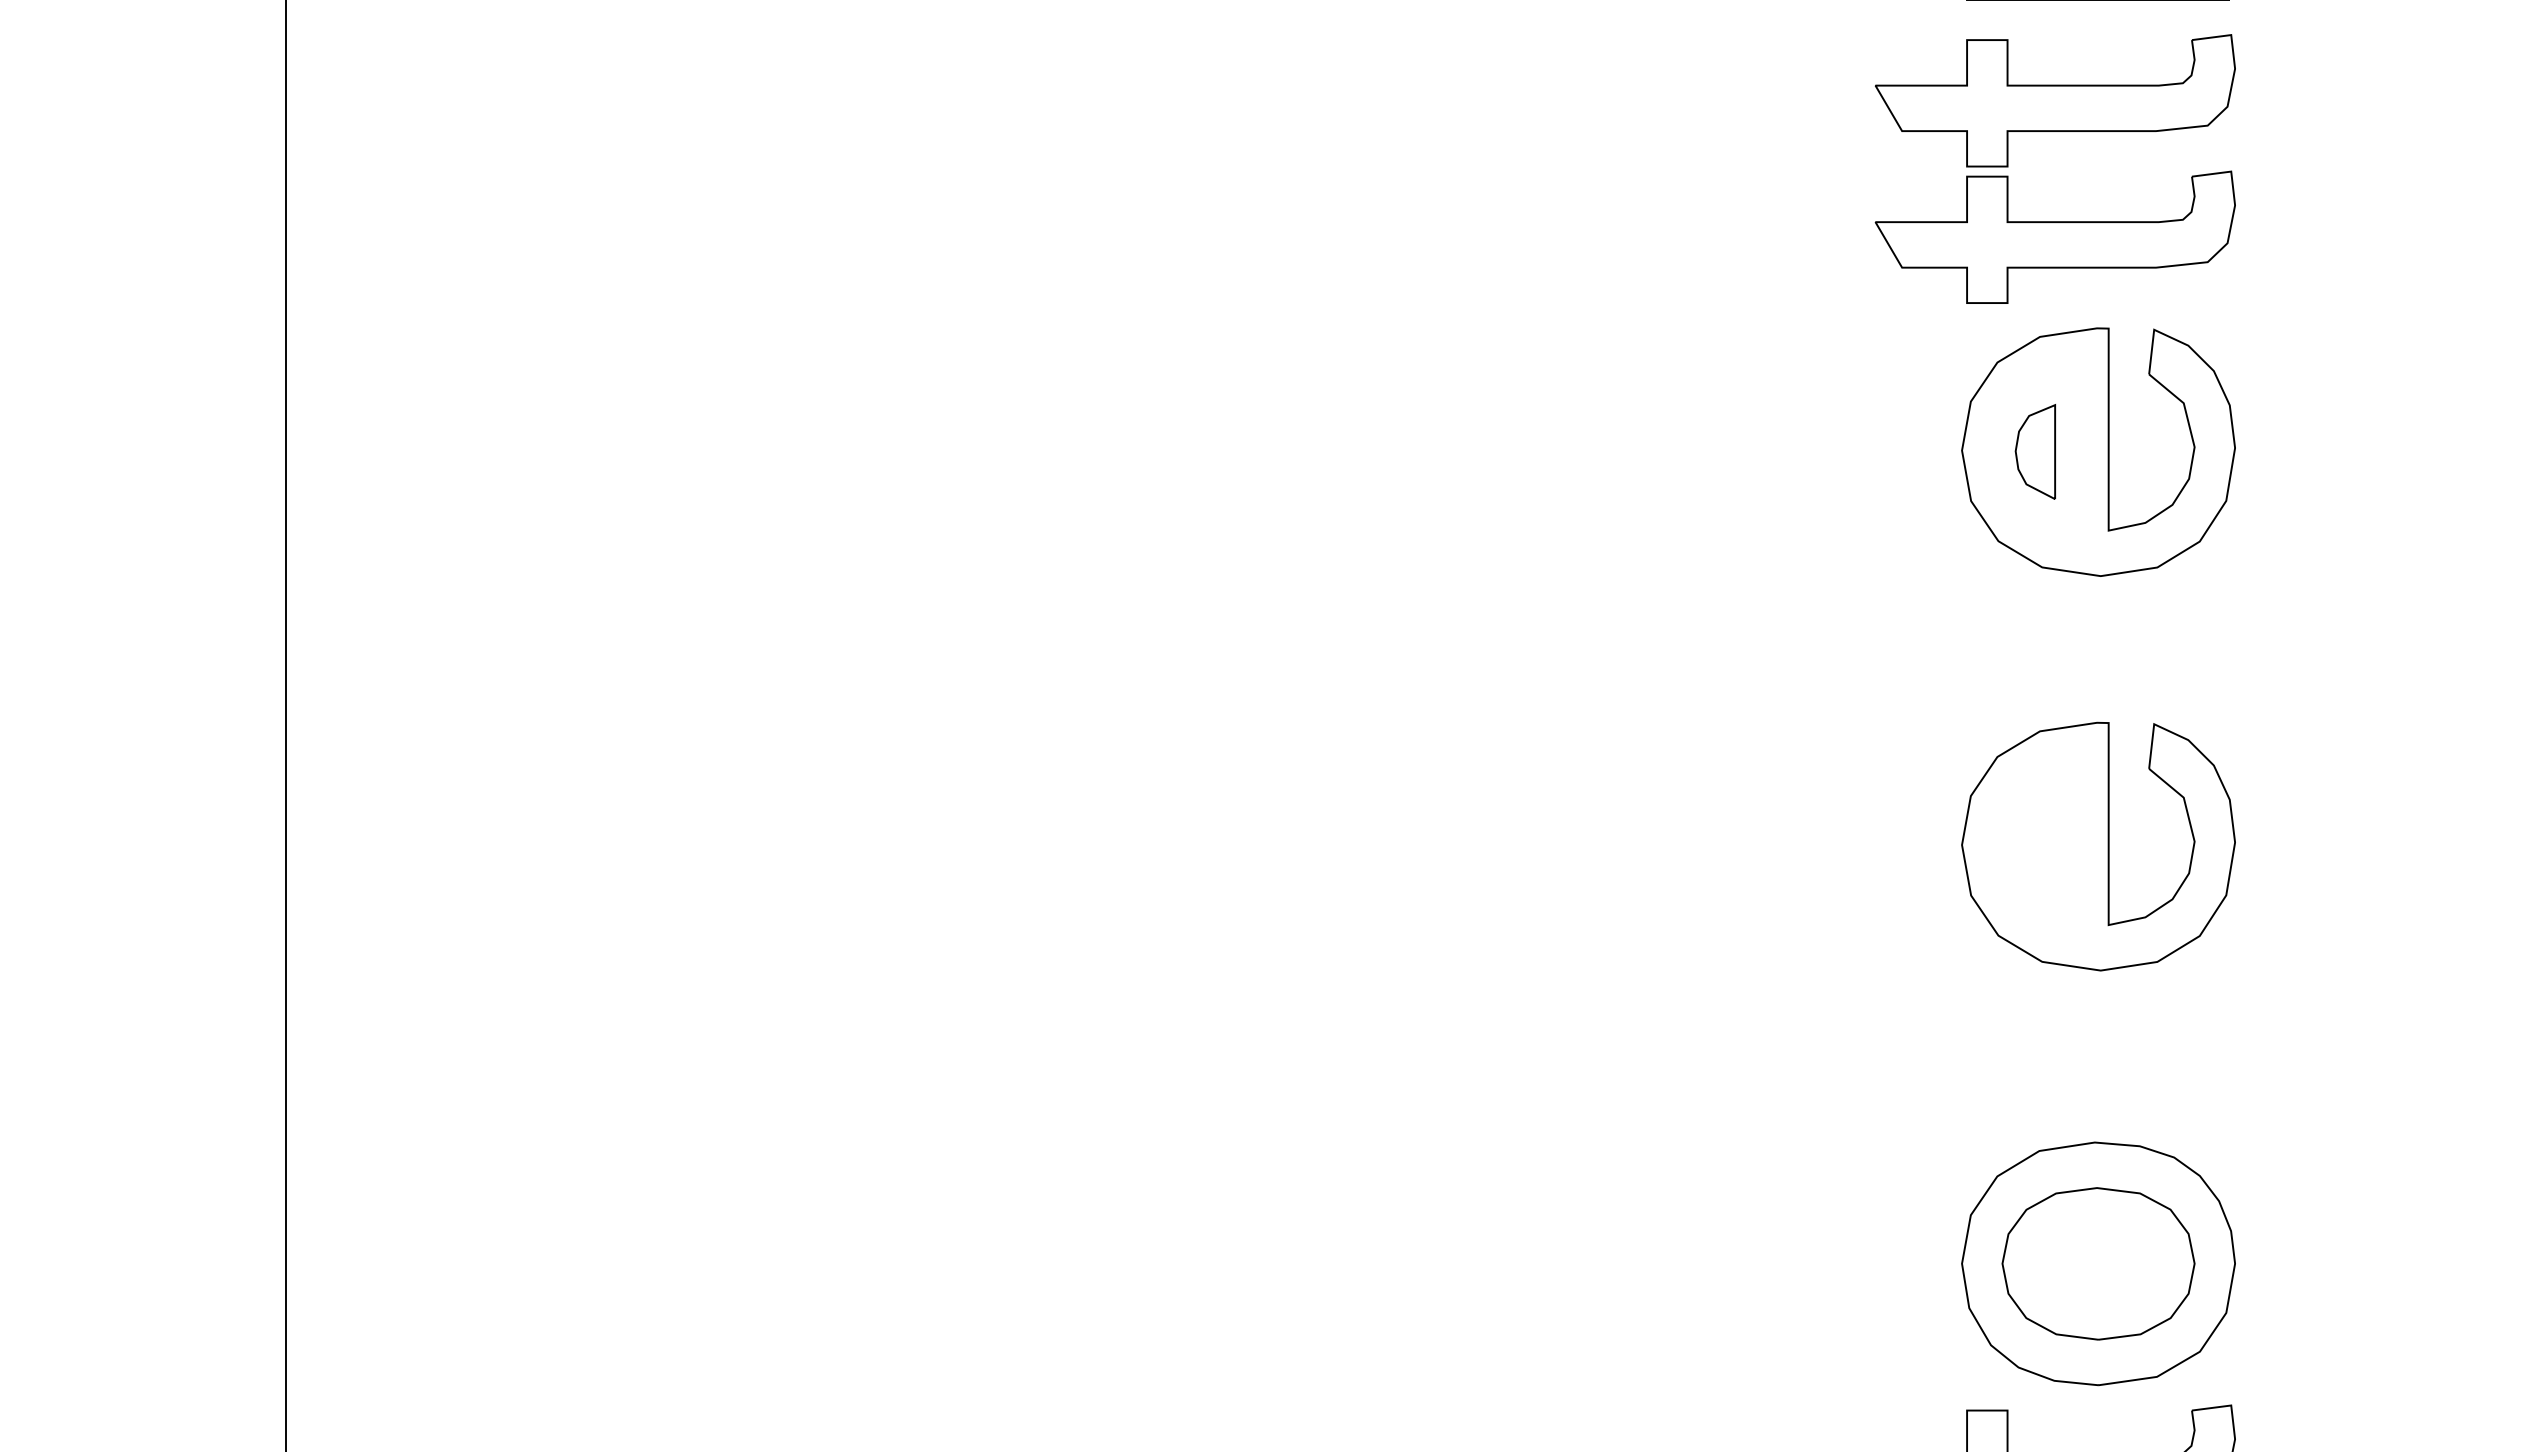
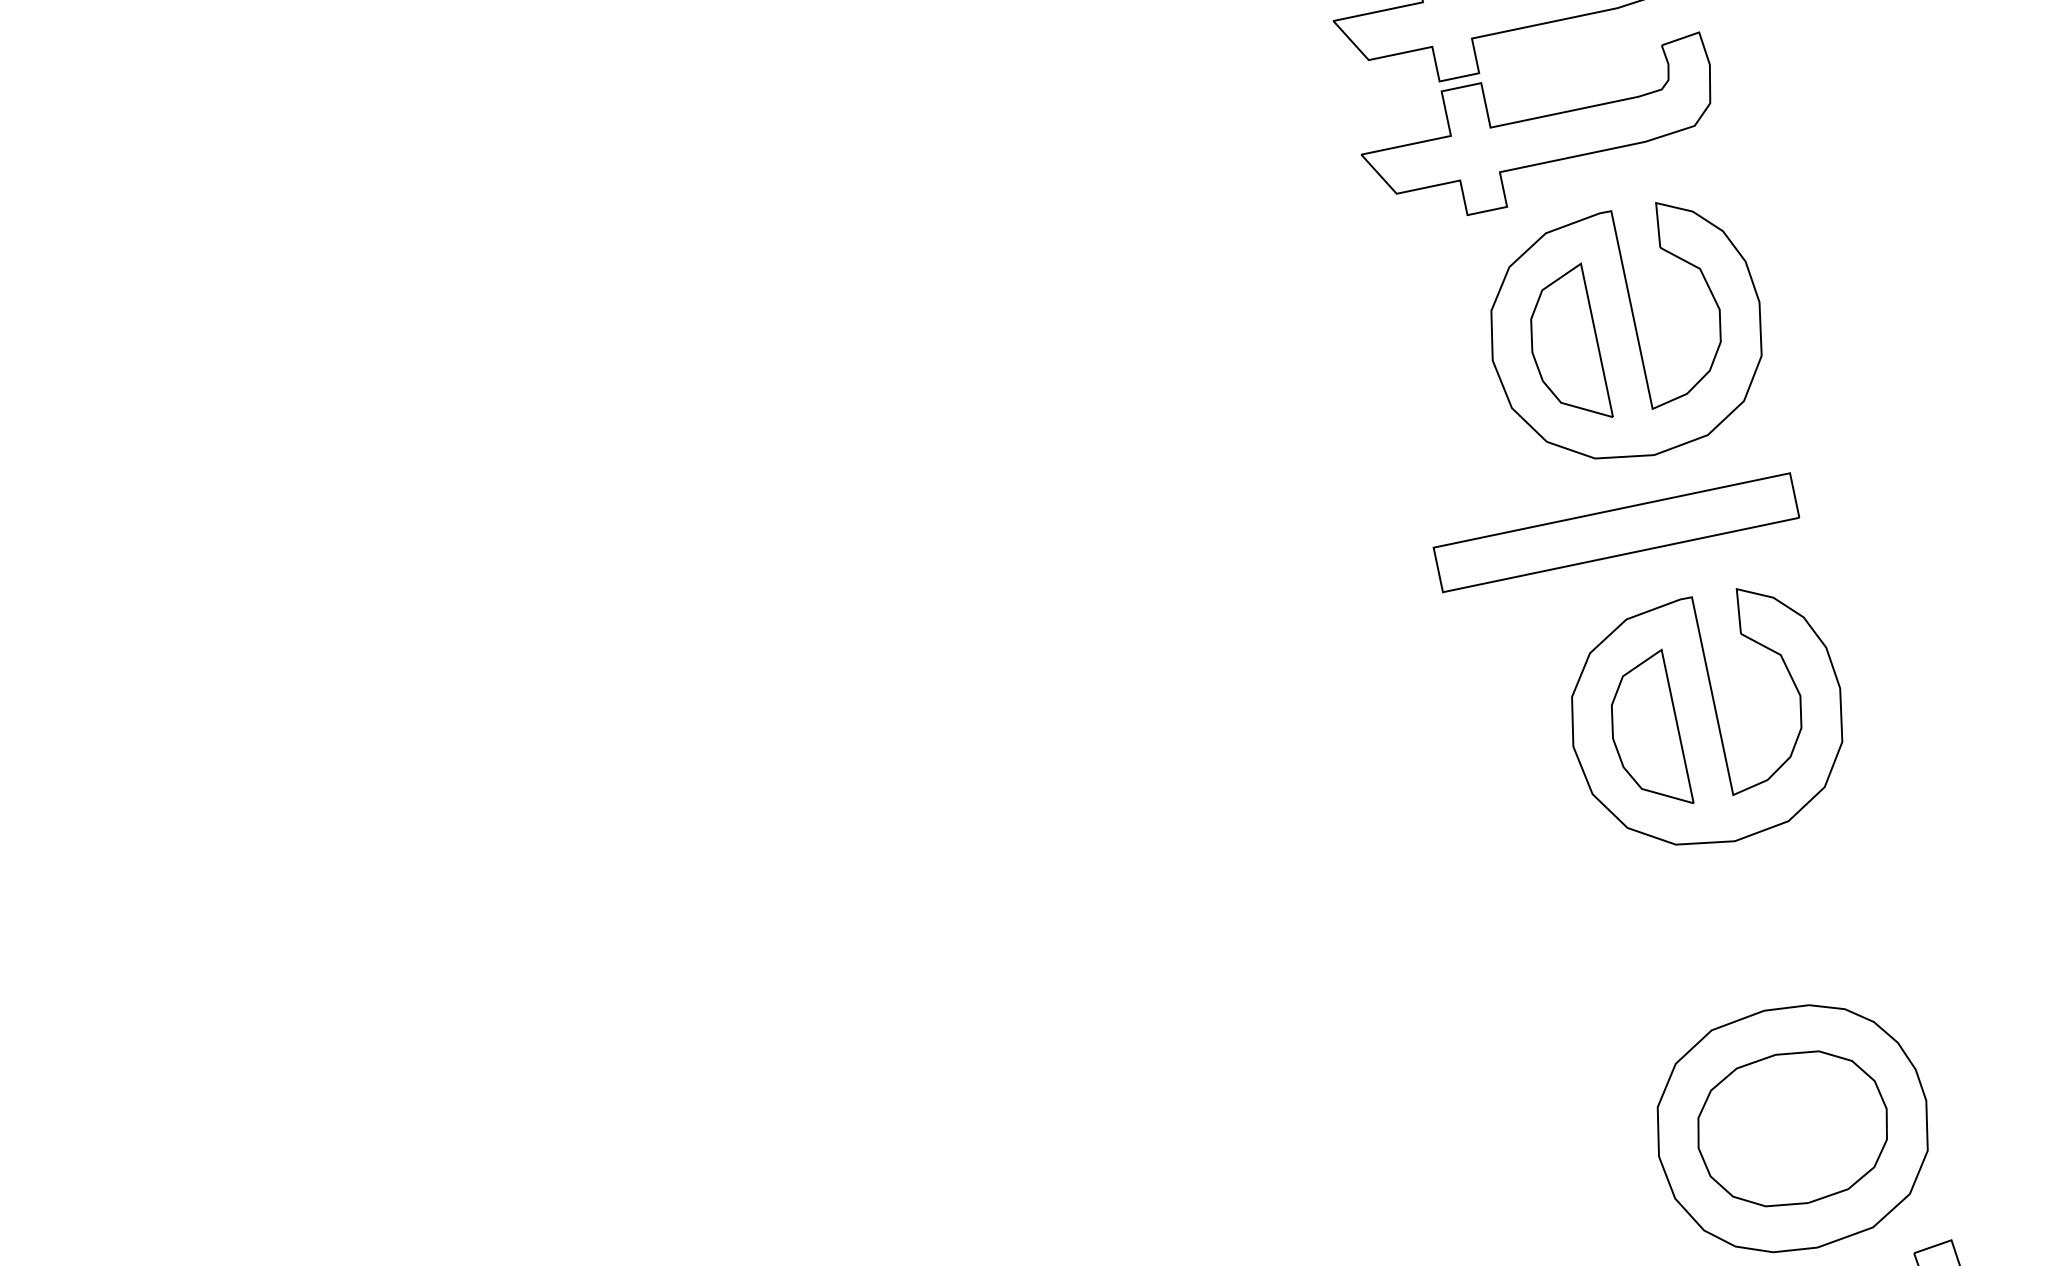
part: (2035, 451) -> (1564, 346), size x1.67
part: (2047, 644) -> (1616, 532), added
part: (2035, 846) -> (1645, 733), added

